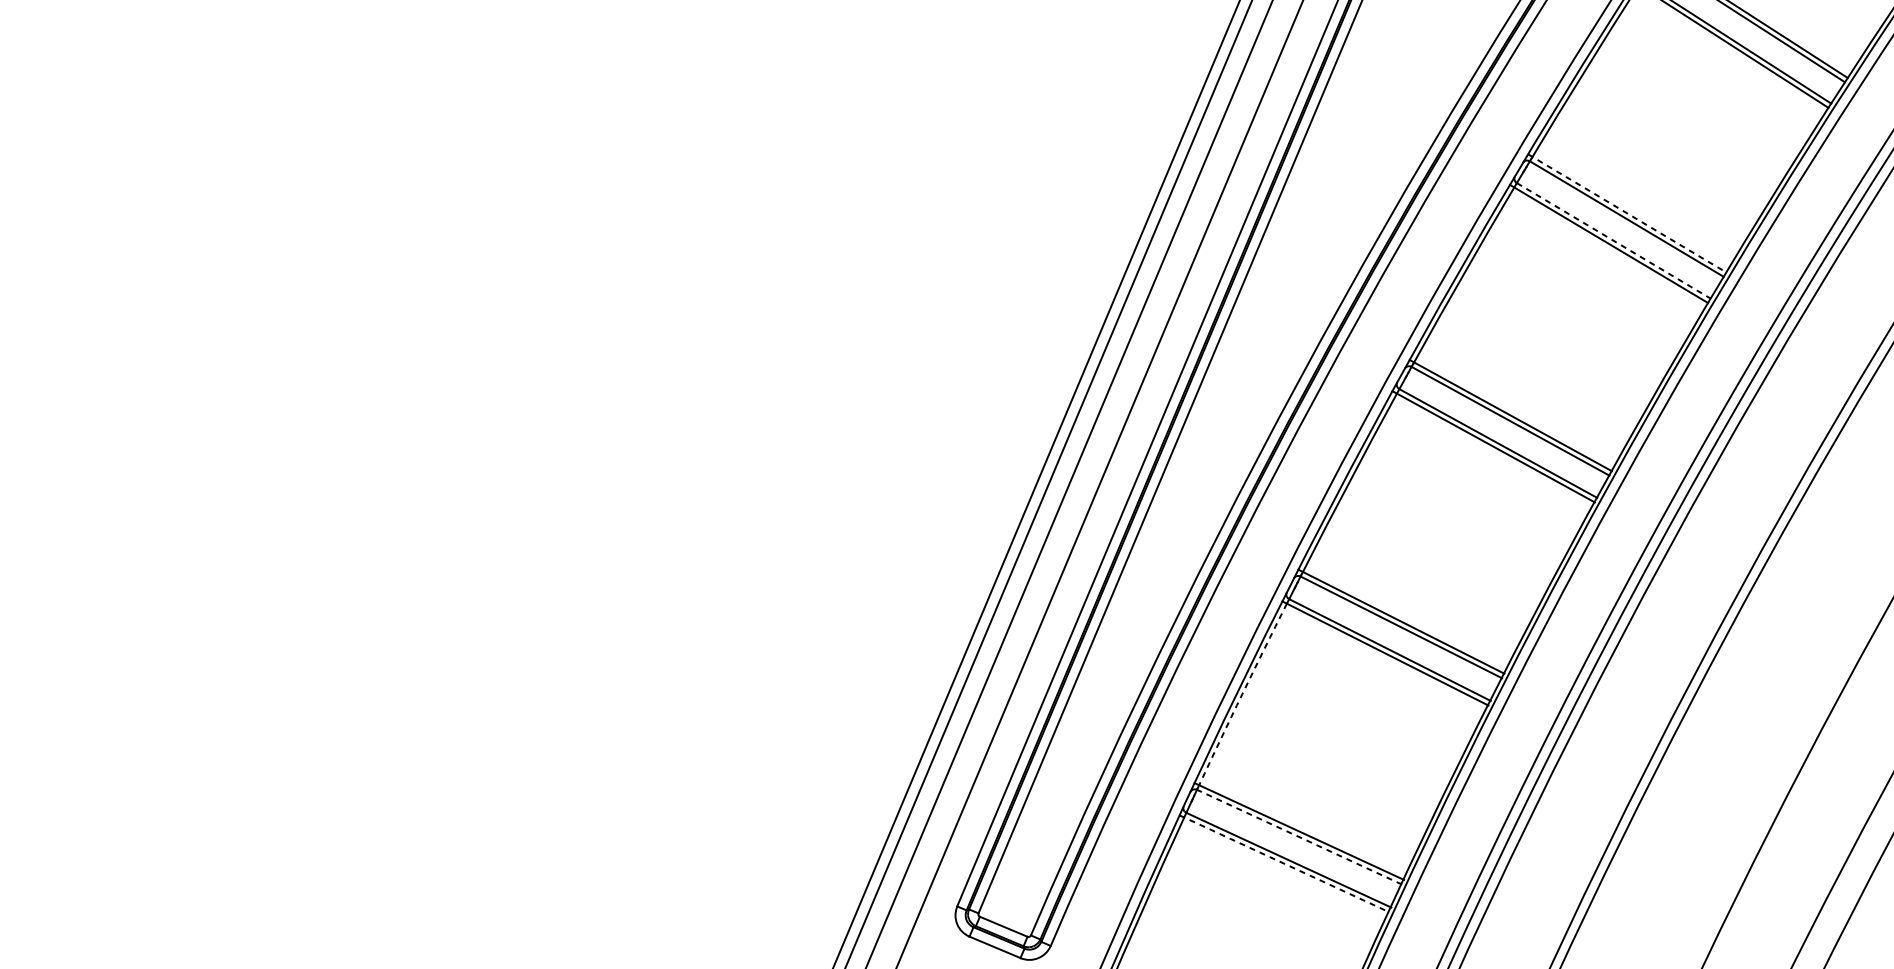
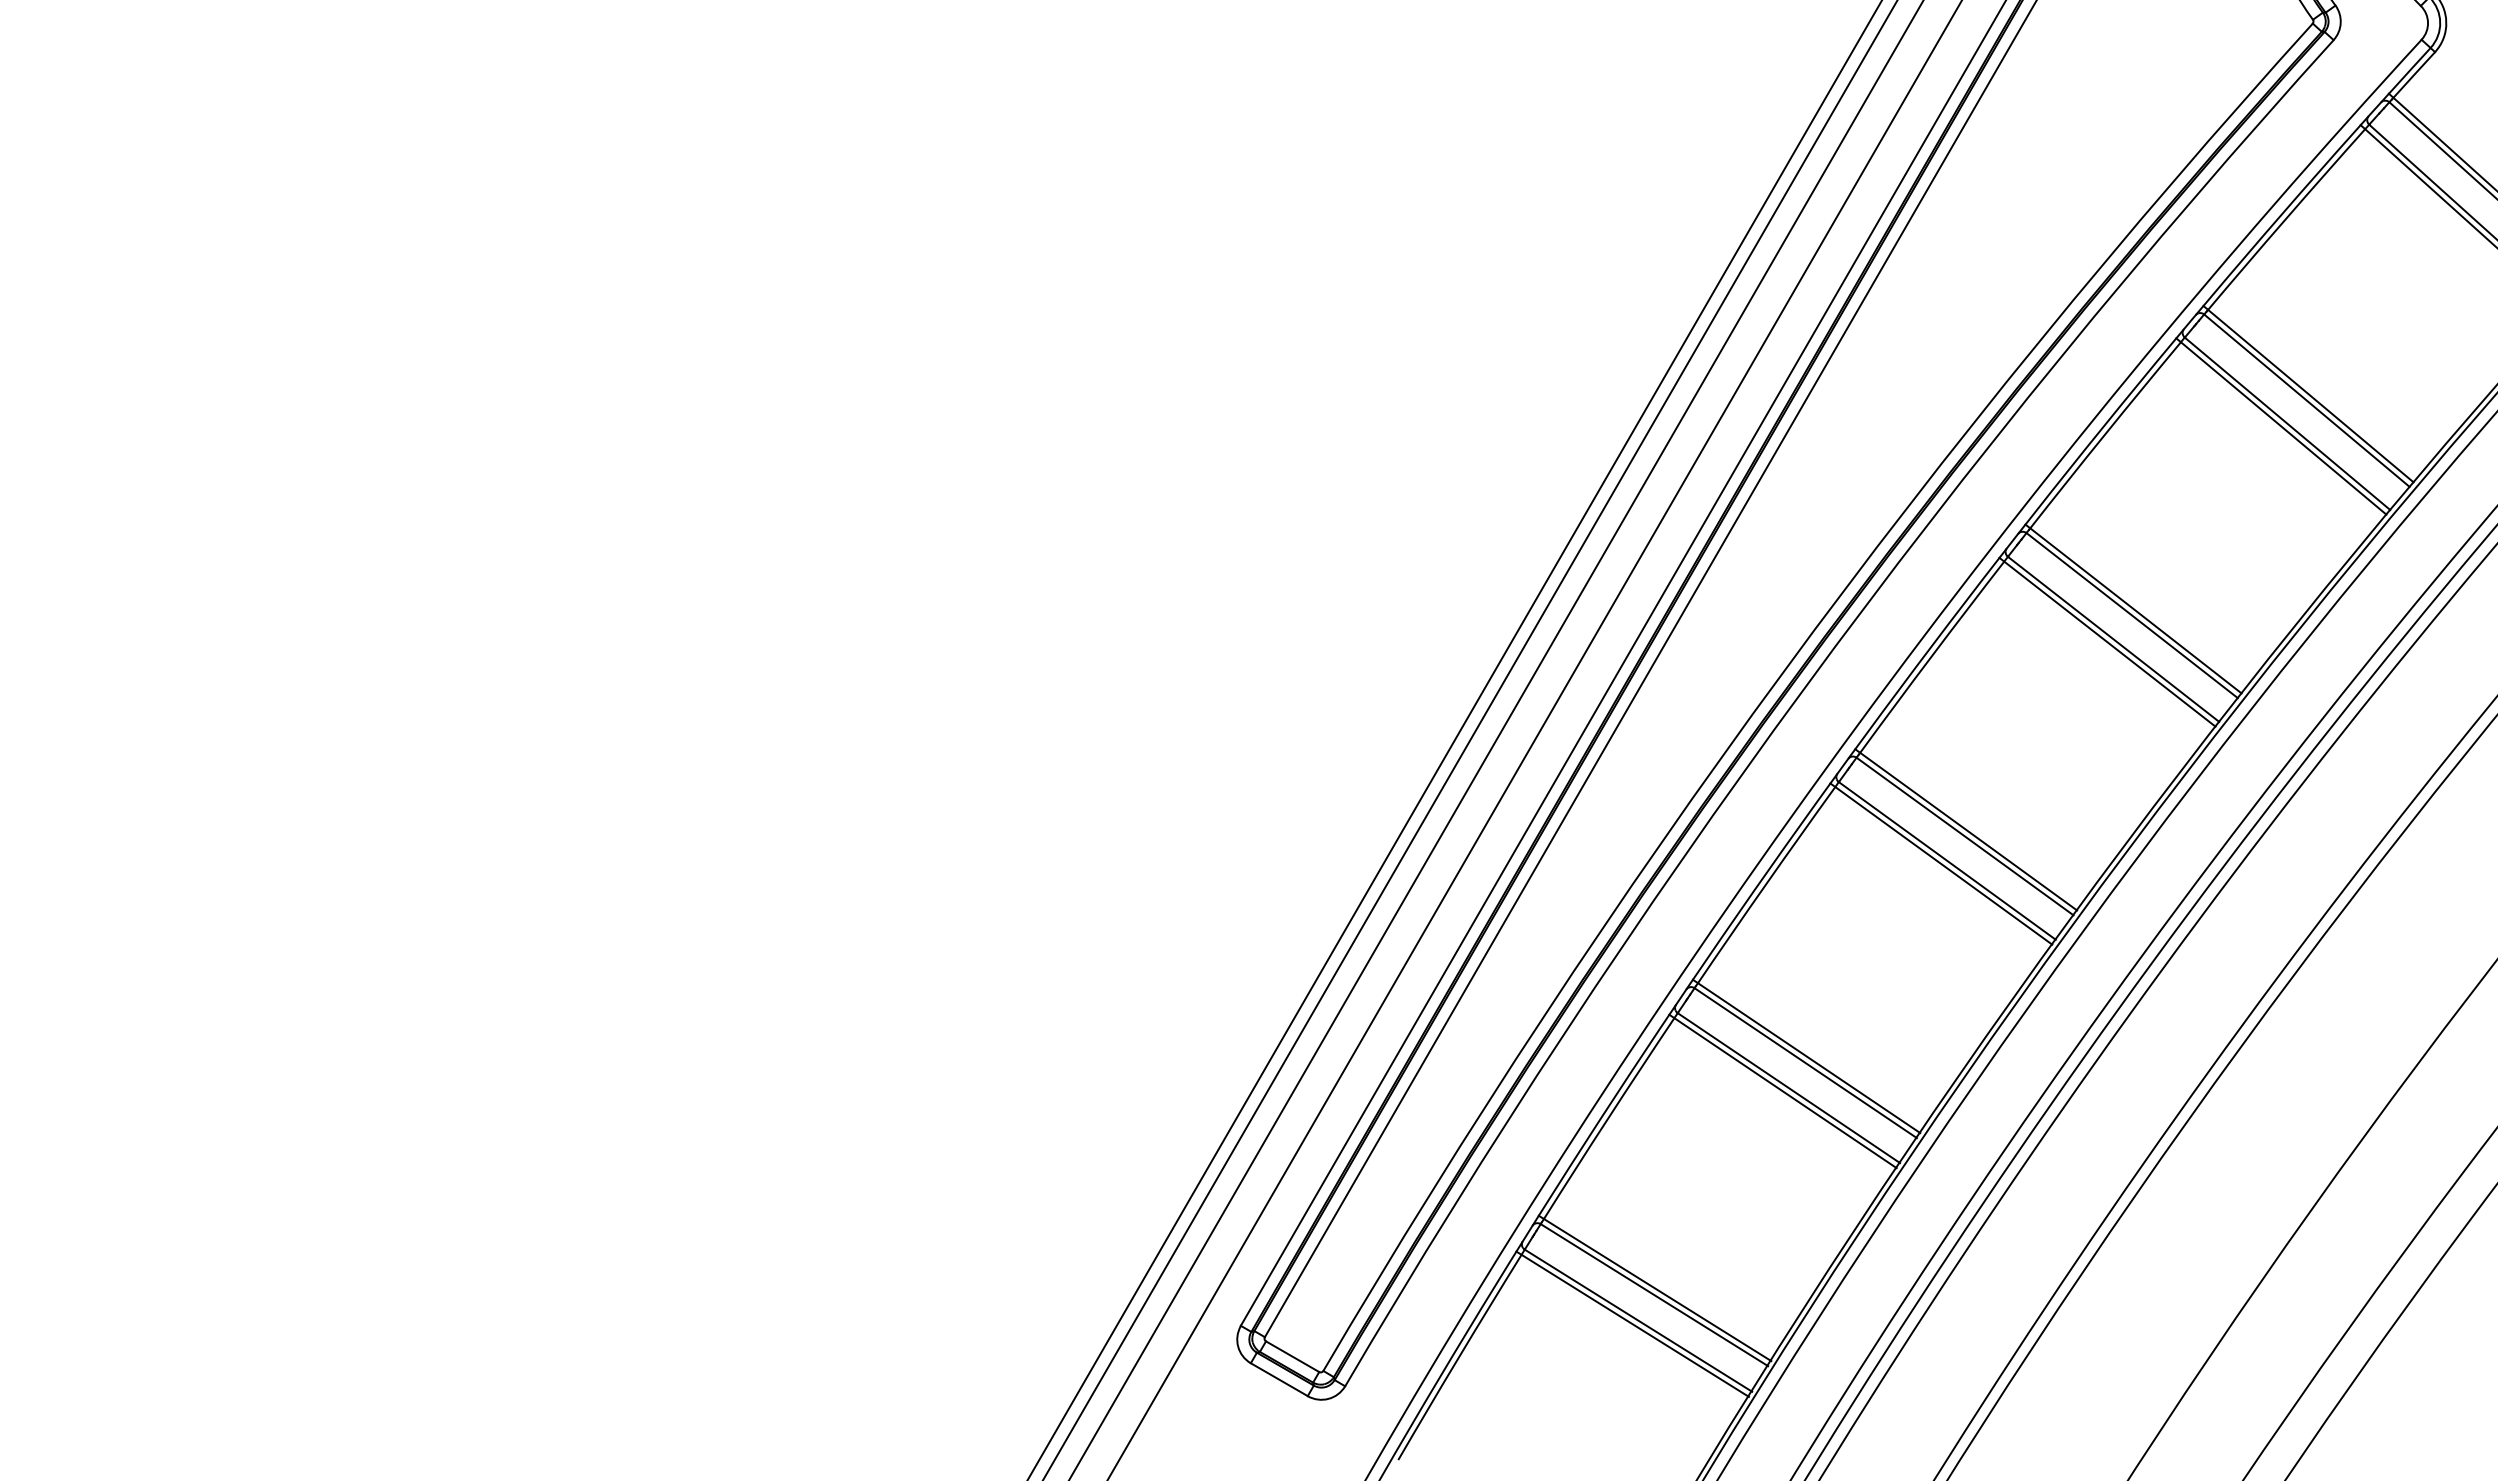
line: (1627, 213) -> (2133, 609), dashed -> solid
line: (1614, 240) -> (2114, 639), dashed -> solid
arc: (1242, 694) -> (1608, 1118), dashed -> solid
line: (1299, 836) -> (1654, 1294), dashed -> solid
line: (1285, 863) -> (1633, 1324), dashed -> solid

